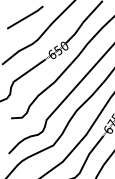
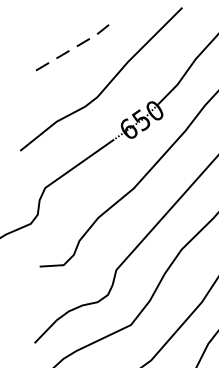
line: (25, 17) -> (70, 49), solid -> dashed

